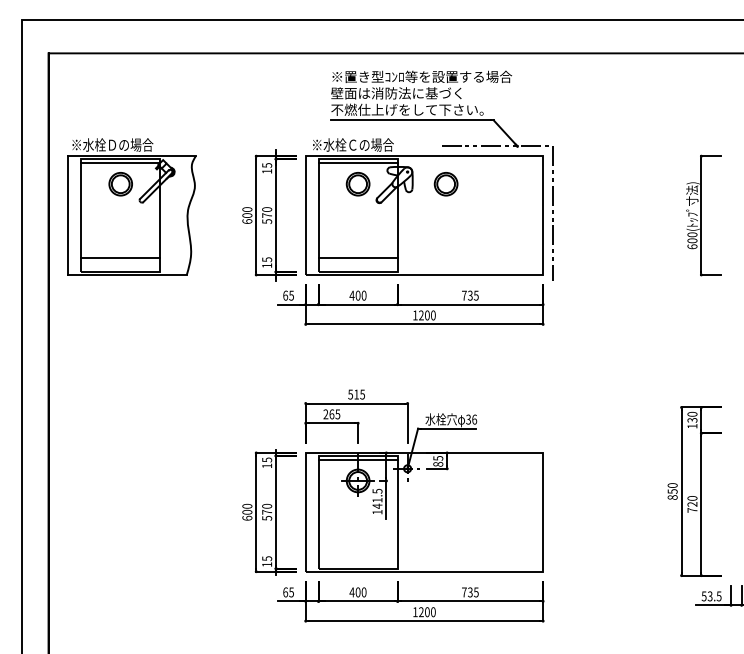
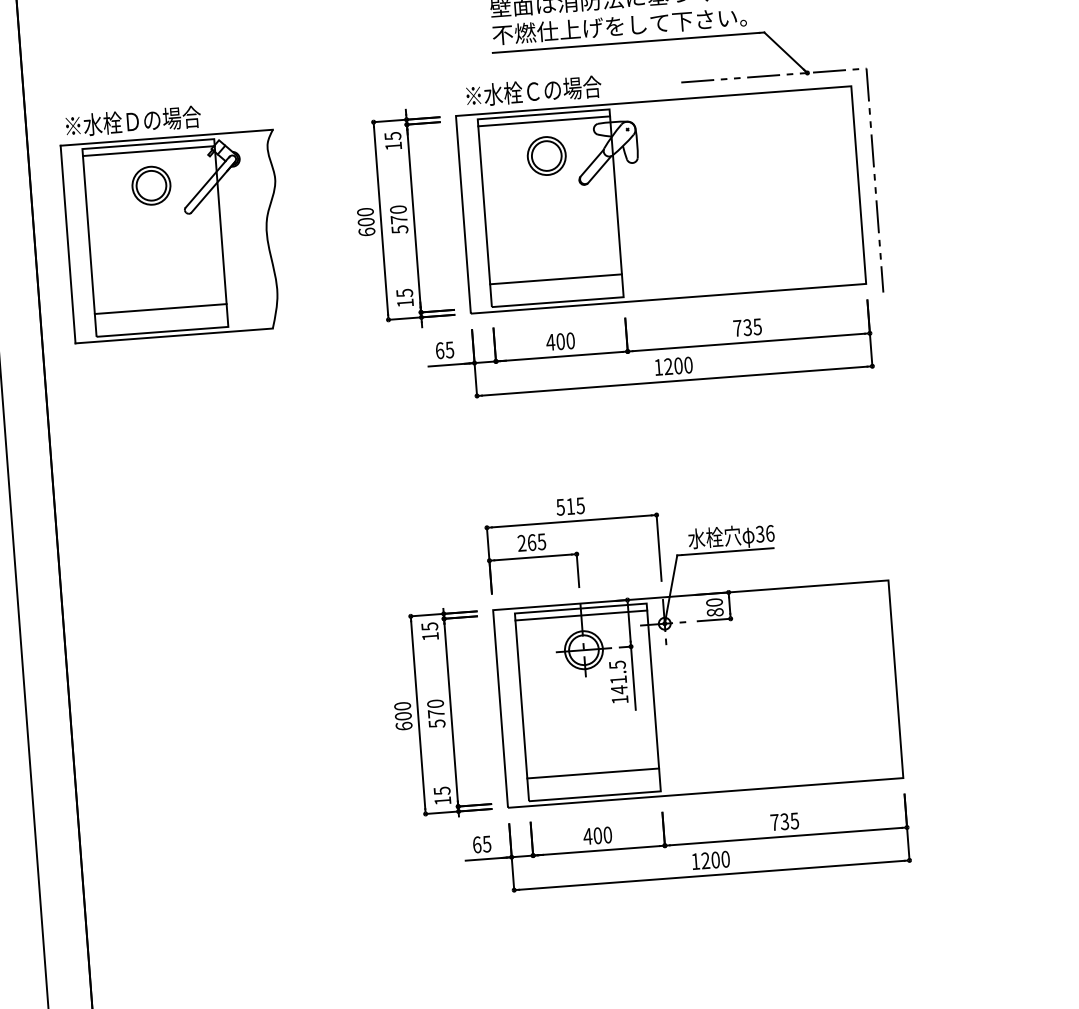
part: (445, 184) -> (692, 145), removed
text: (438, 458) -> (714, 602), 85 -> 80
line: (357, 554) -> (592, 772), added

